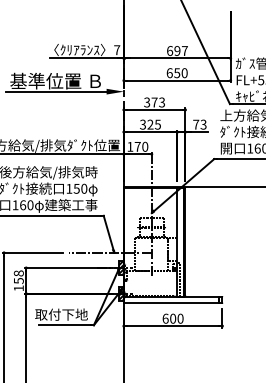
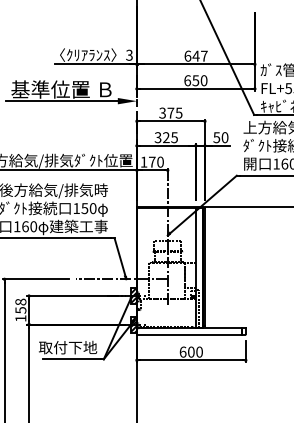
text: (117, 49) -> (129, 54), 7 -> 3
text: (176, 50) -> (195, 55), 697 -> 647
text: (162, 101) -> (179, 112), 373 -> 375
text: (199, 124) -> (220, 137), 73 -> 50

